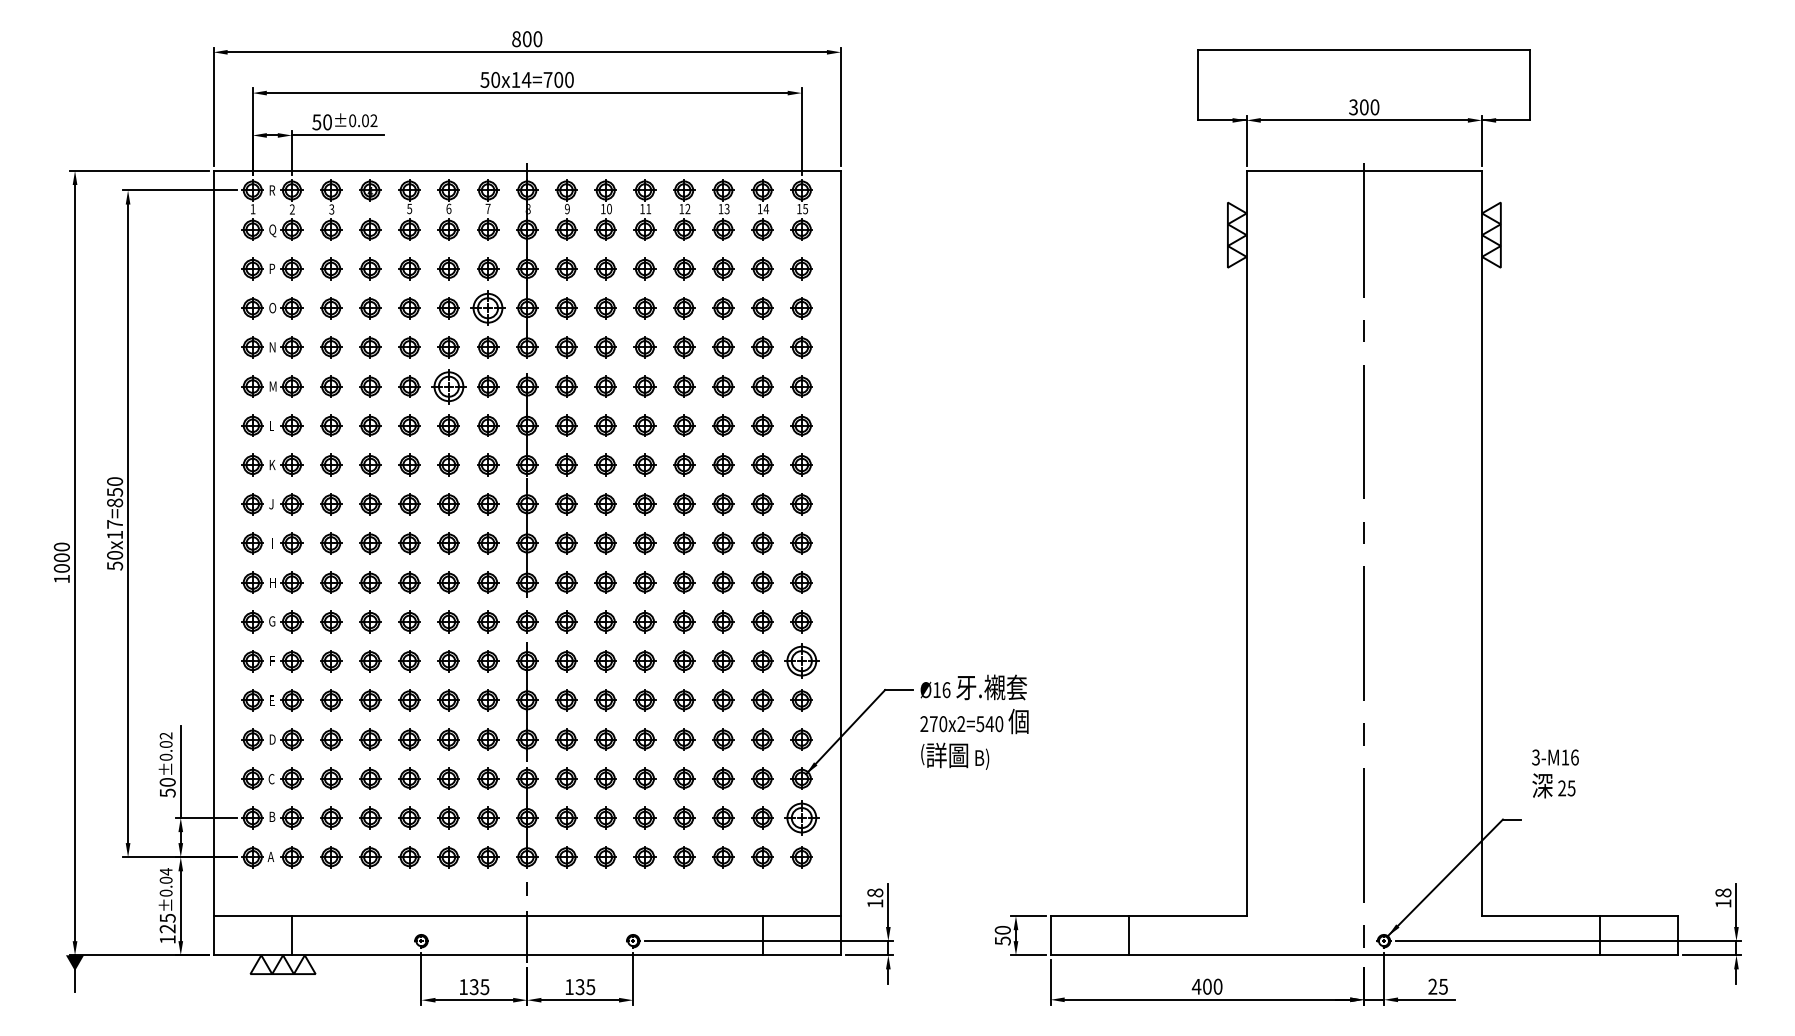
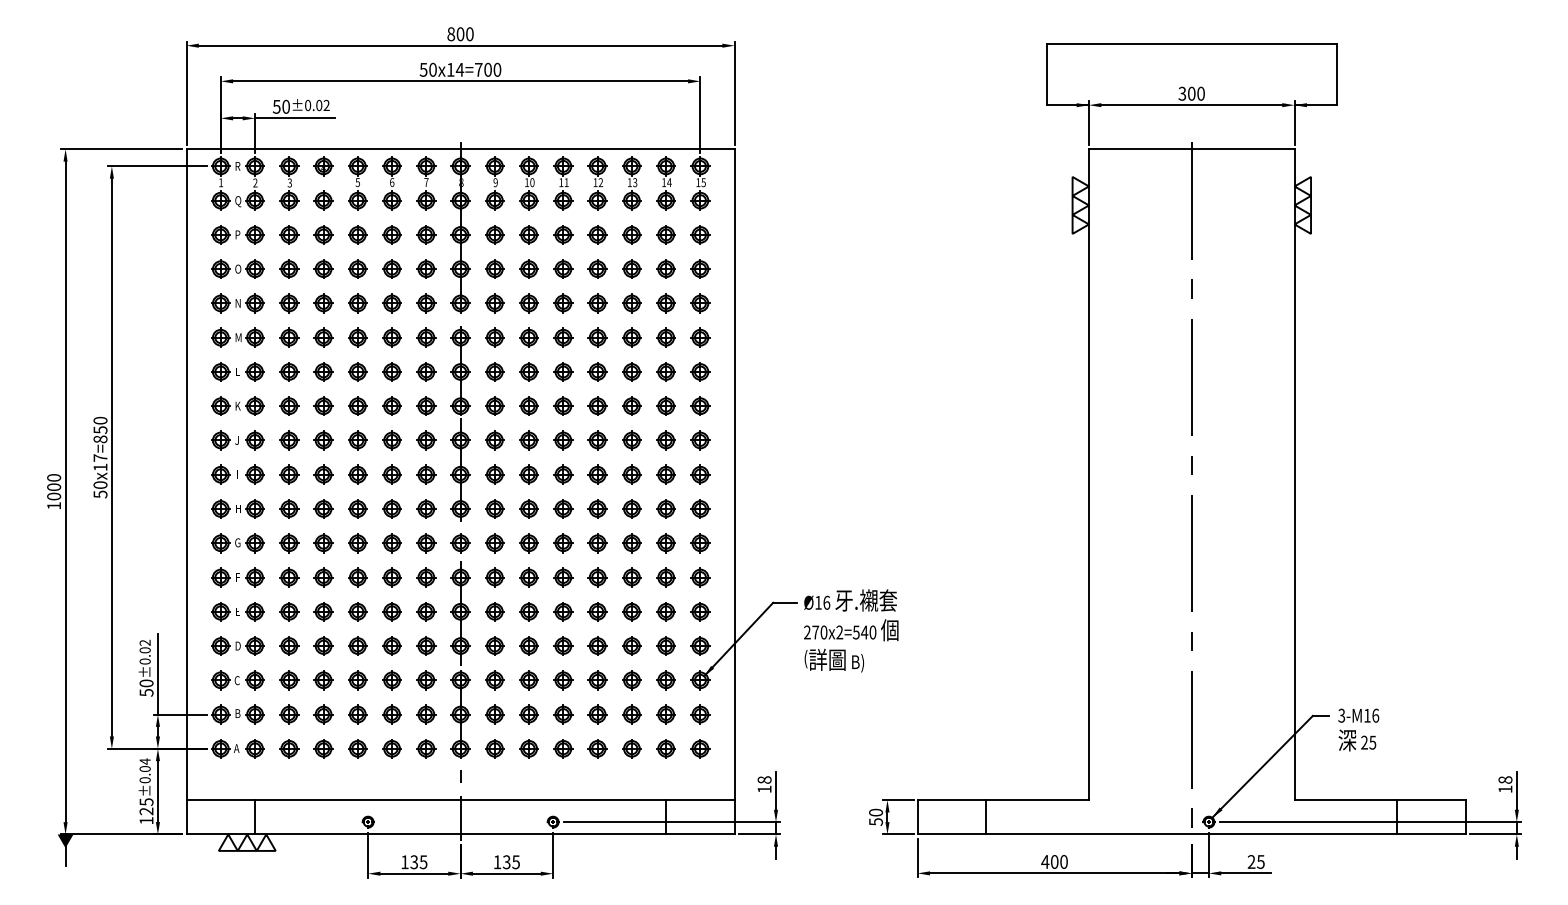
part: (488, 307) -> (426, 268), size x0.62
part: (448, 386) -> (391, 337), size x0.62
part: (801, 661) -> (700, 577), size x0.62
text: (1555, 773) -> (1358, 729), moved
part: (801, 817) -> (700, 714), size x0.62

